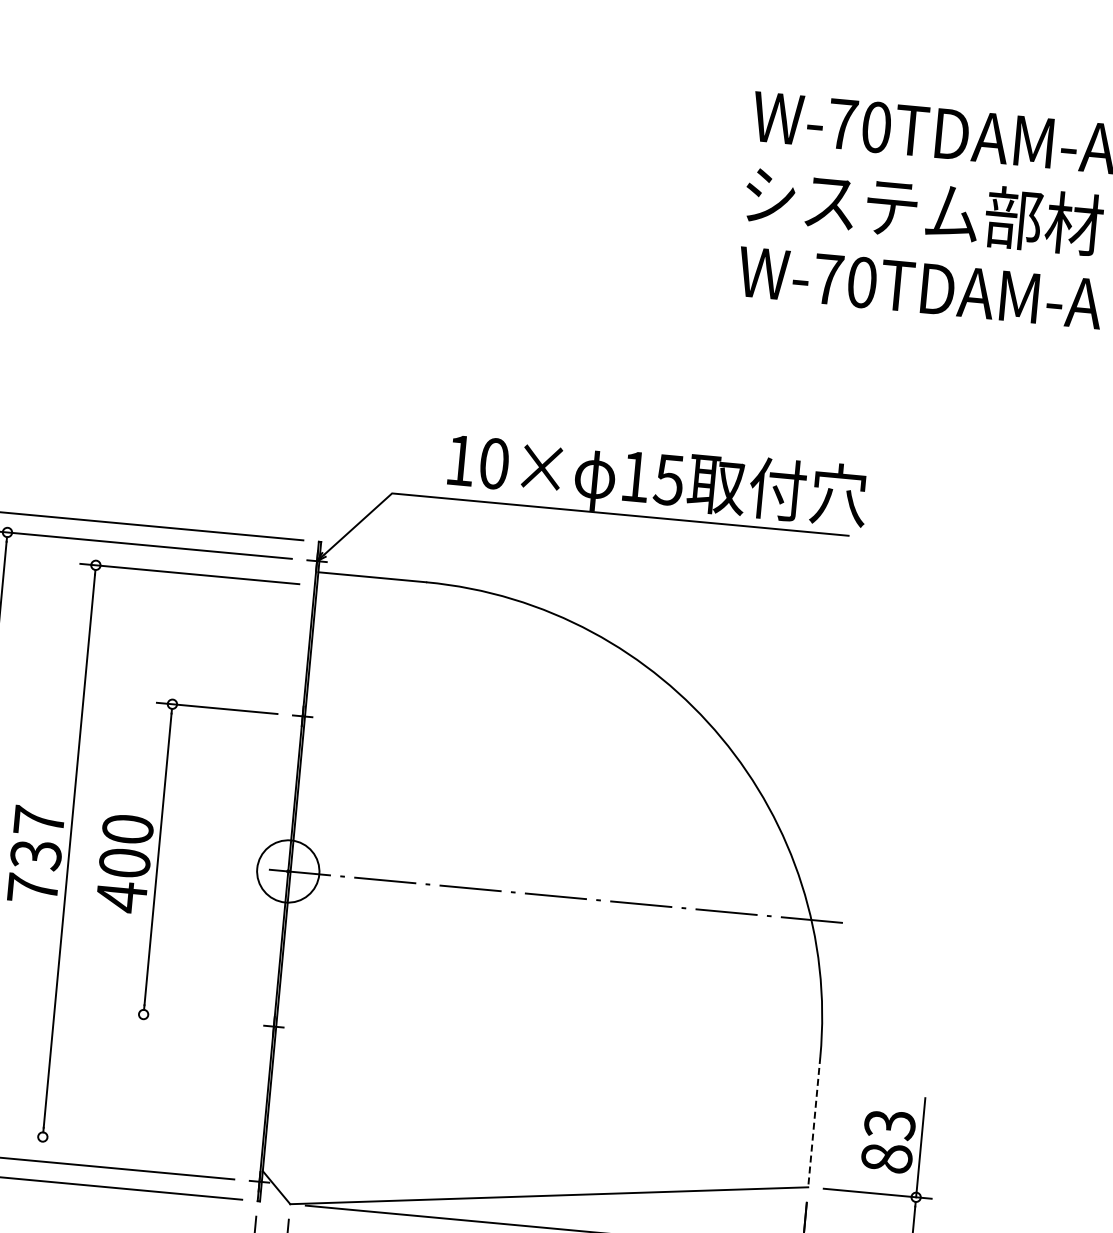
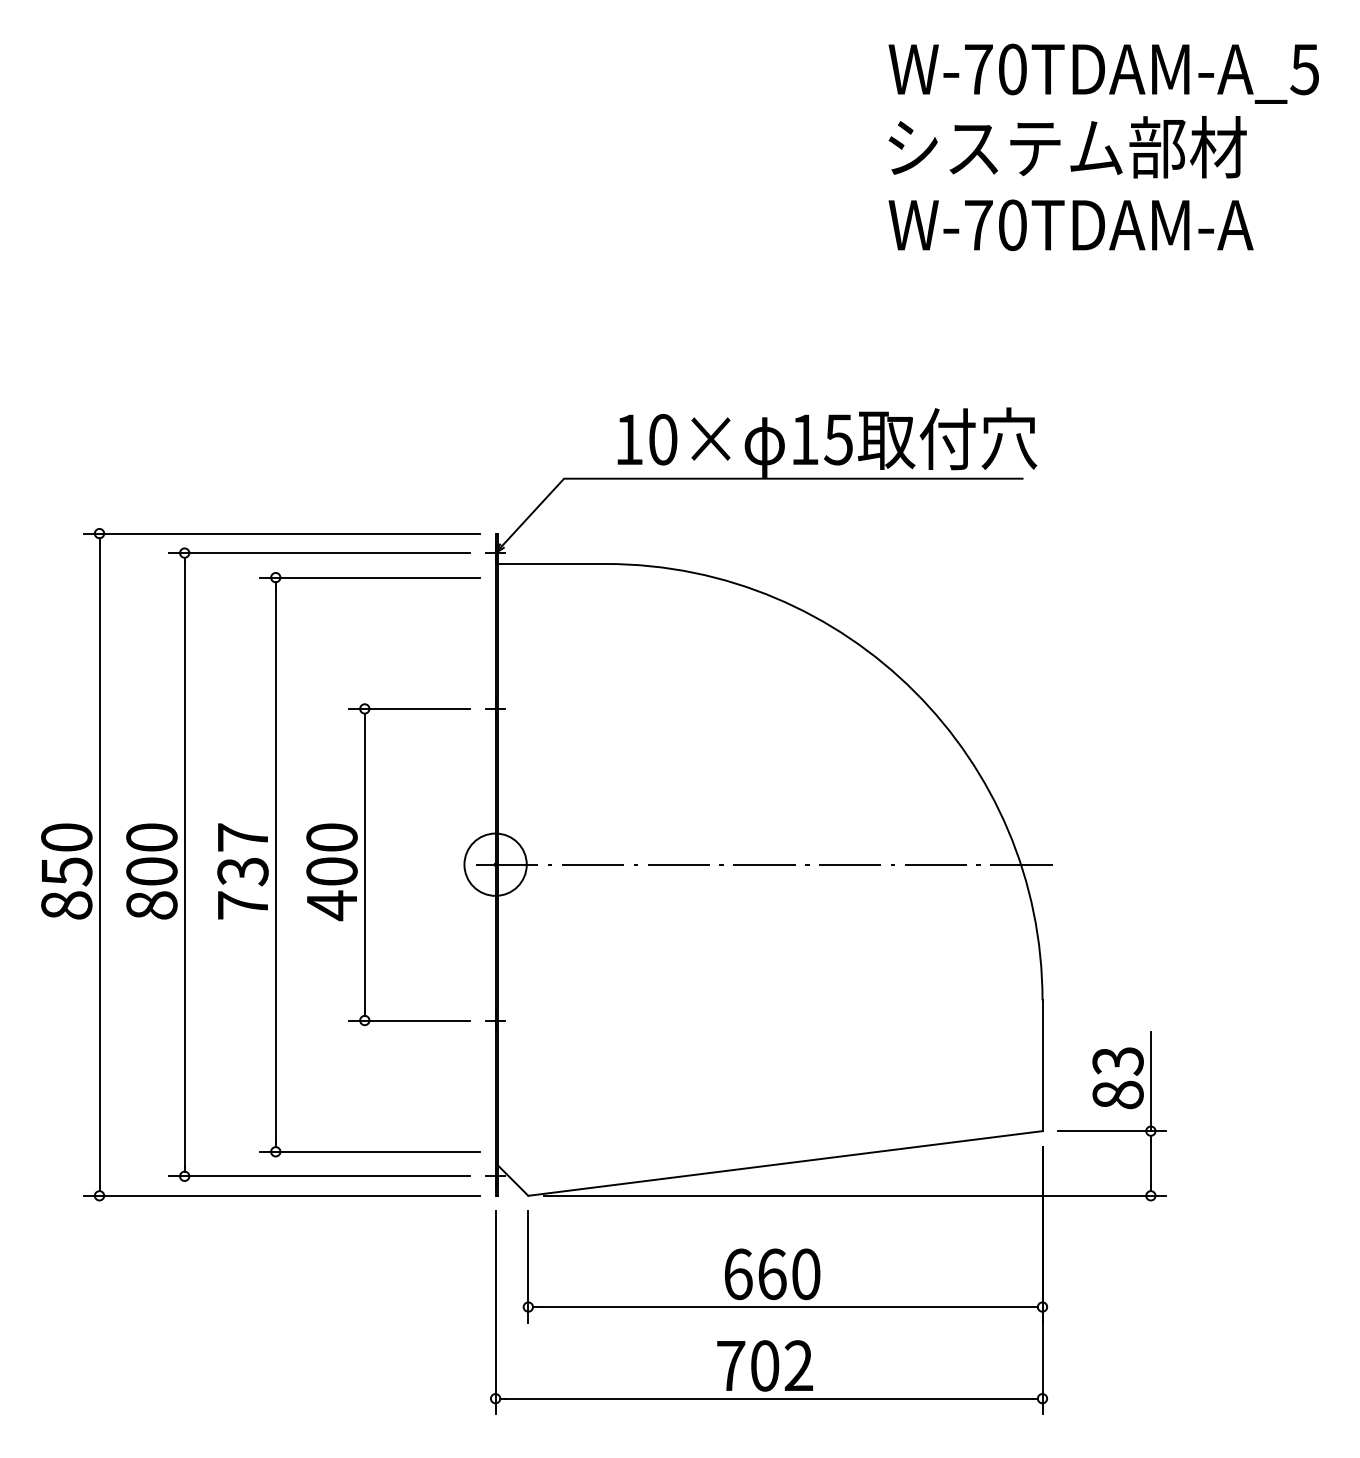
line: (188, 1018) -> (409, 1020), added
line: (814, 1122) -> (1042, 1066), dashed -> solid
line: (137, 1145) -> (370, 1151), added

